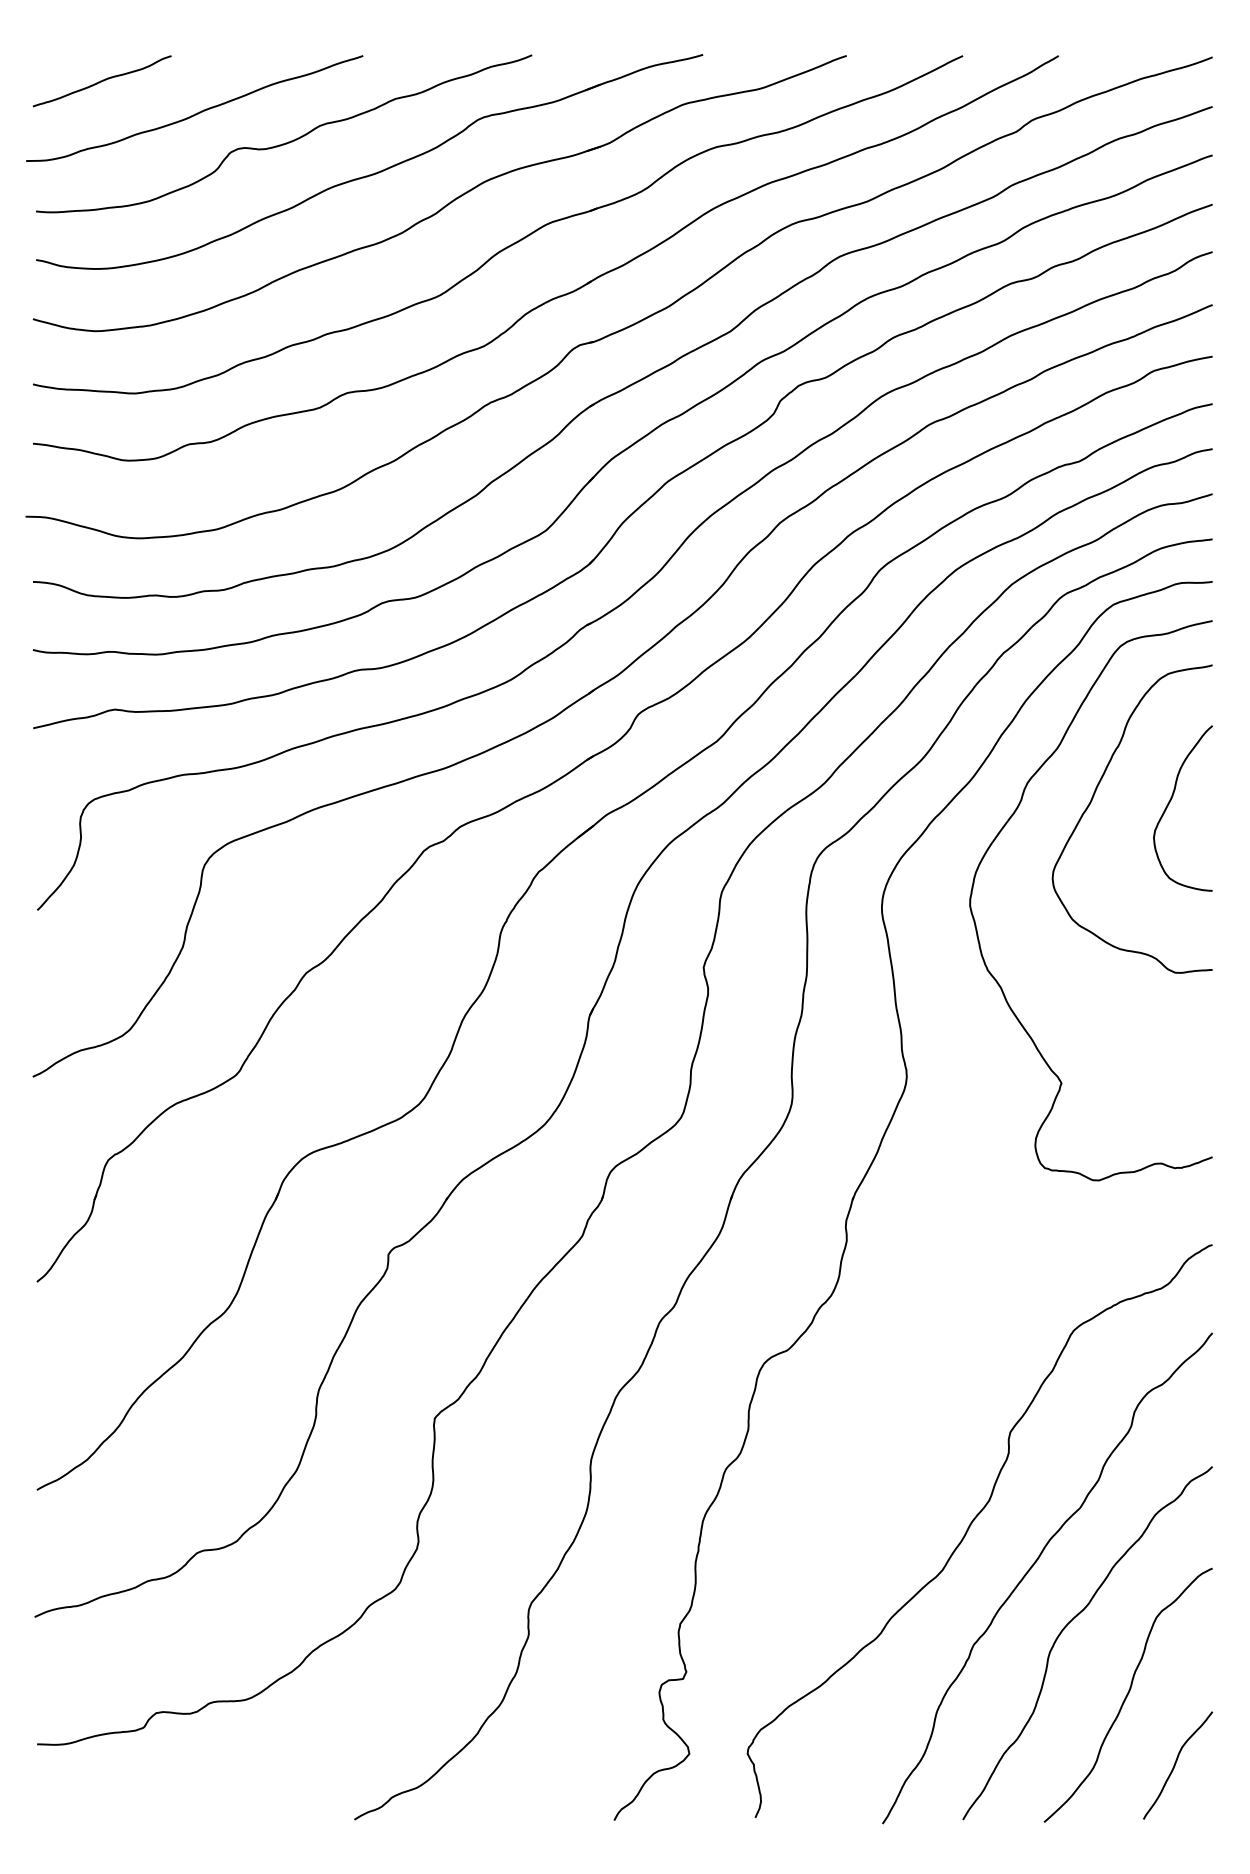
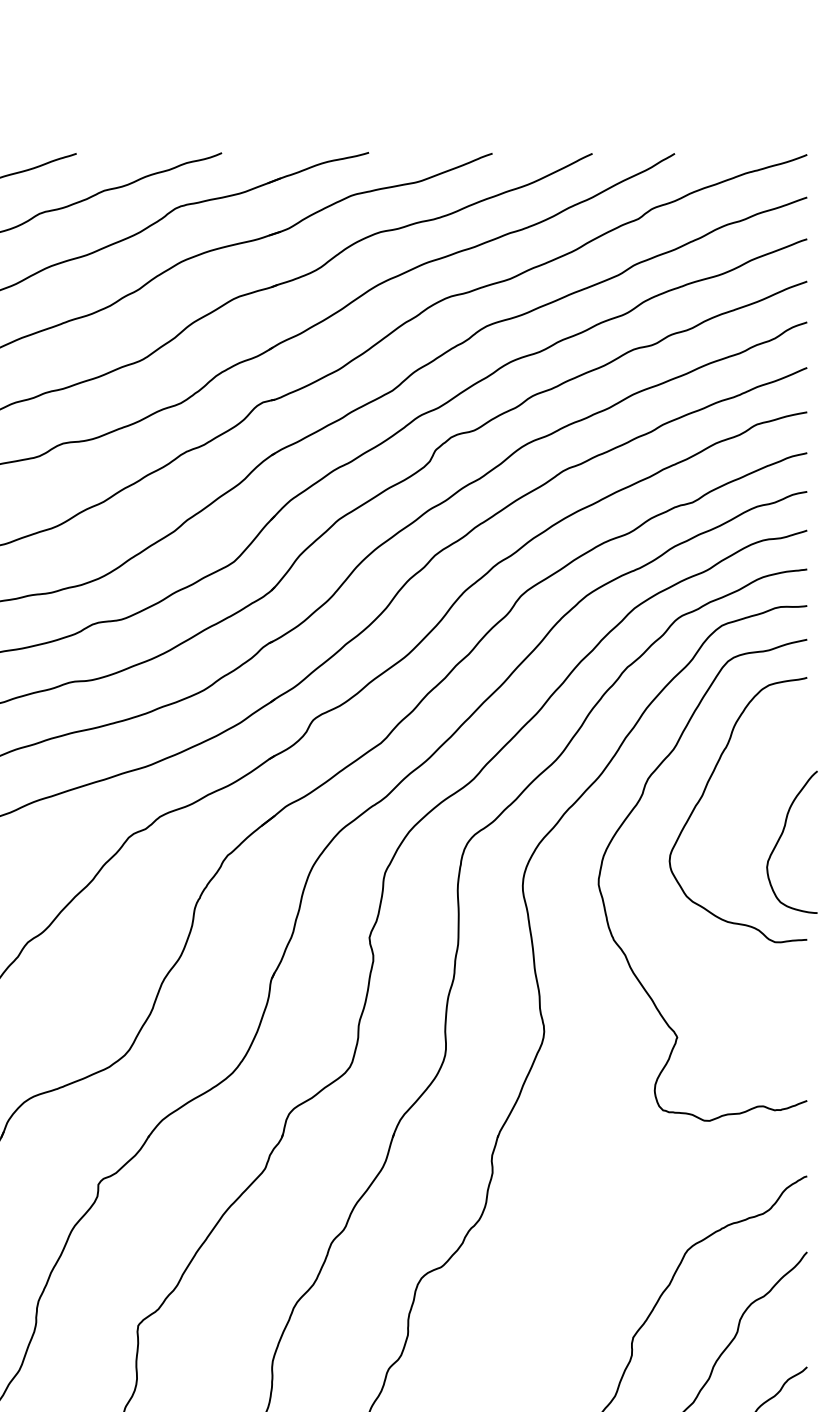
curve: (1170, 802) -> (781, 837), moved

